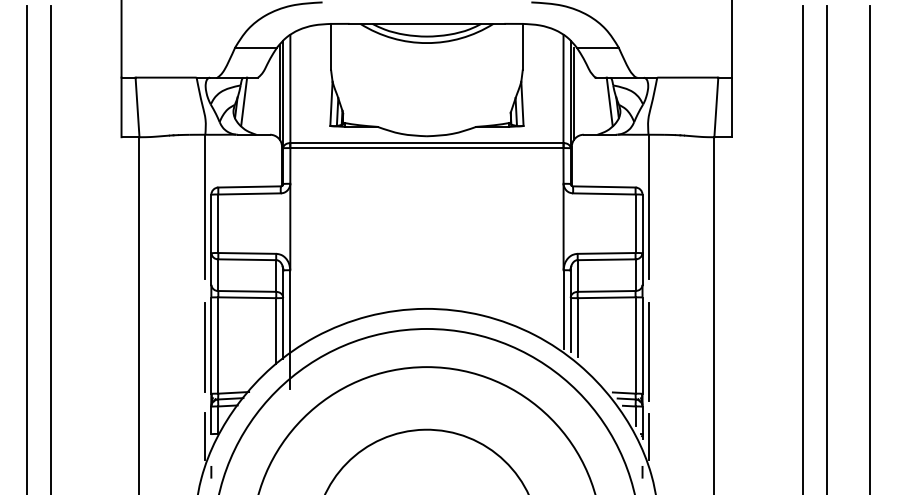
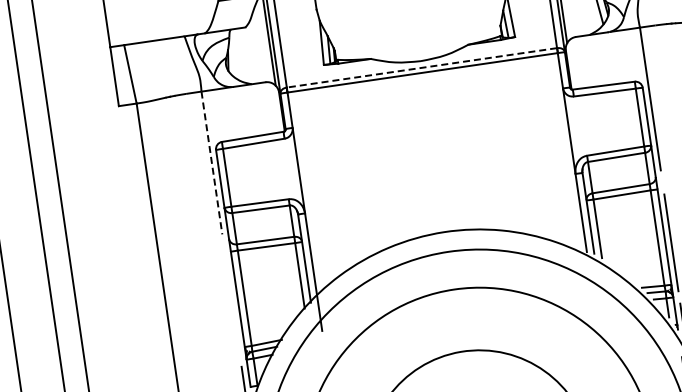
line: (244, 101) -> (235, 53), removed
line: (426, 143) -> (421, 68), solid -> dashed
line: (205, 207) -> (212, 163), solid -> dashed
line: (205, 347) -> (232, 302), removed

